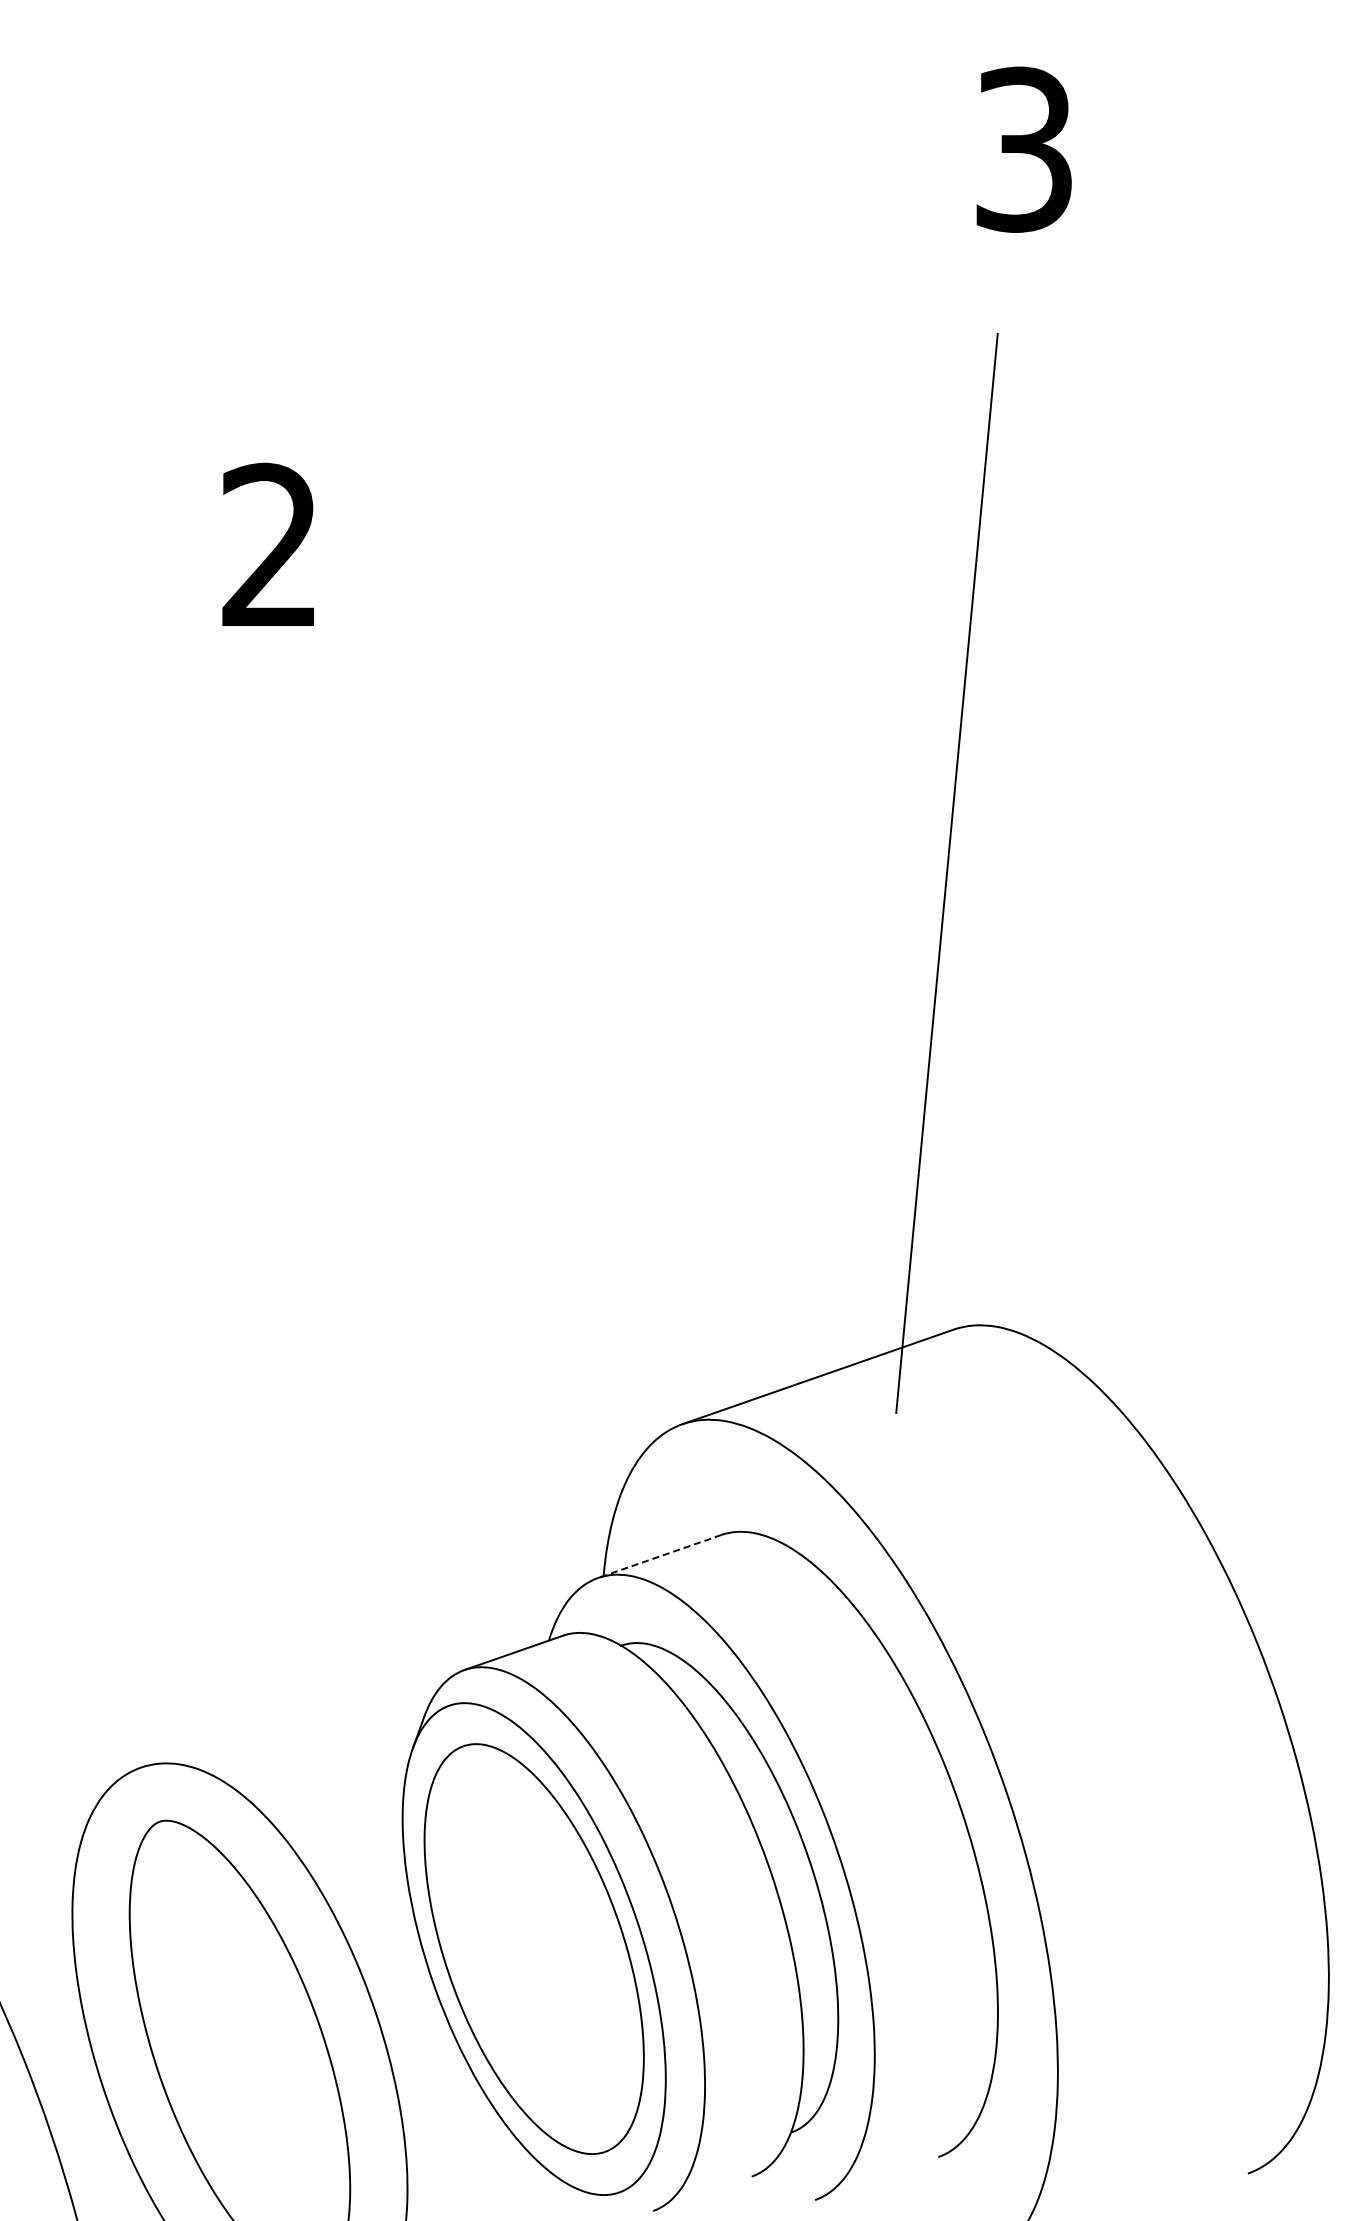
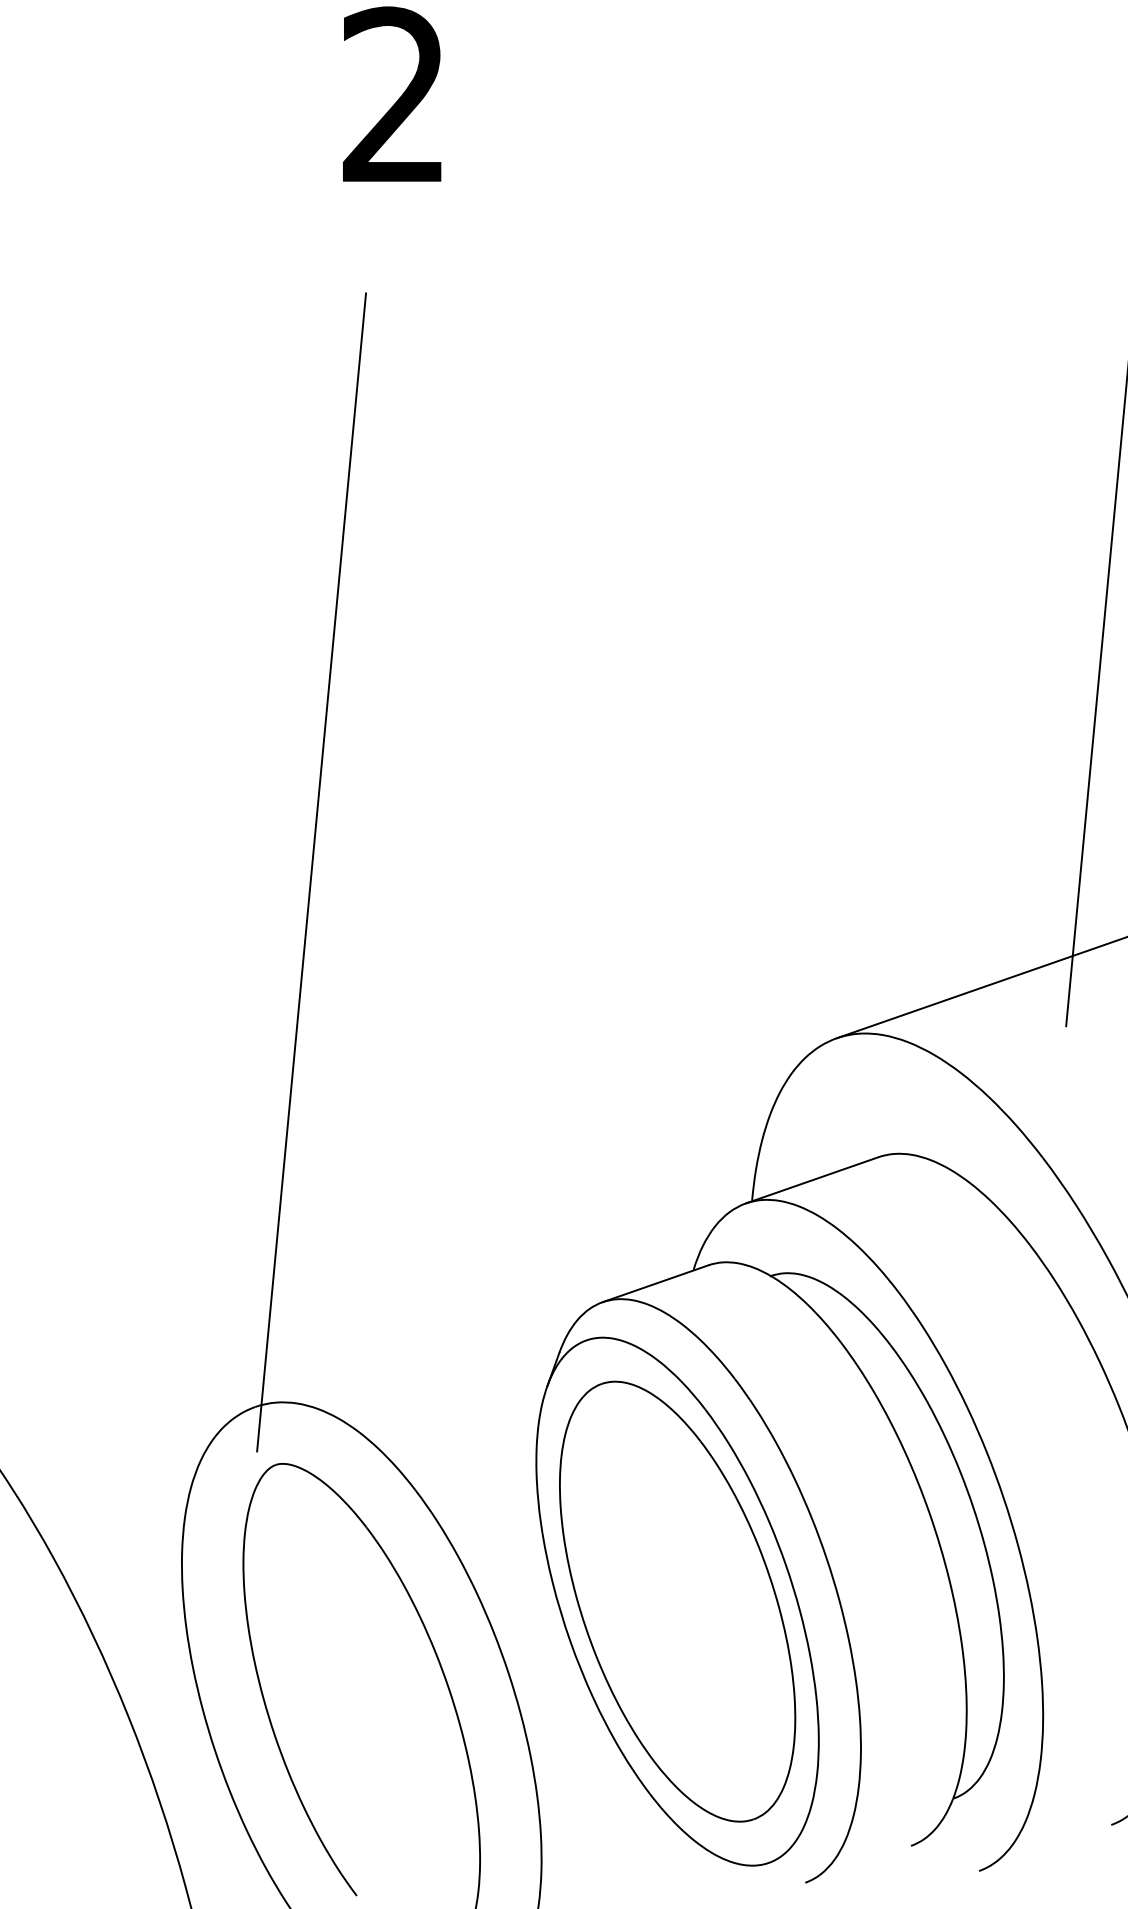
line: (192, 1269) -> (310, 872), added
line: (659, 1556) -> (812, 1180), dashed -> solid

